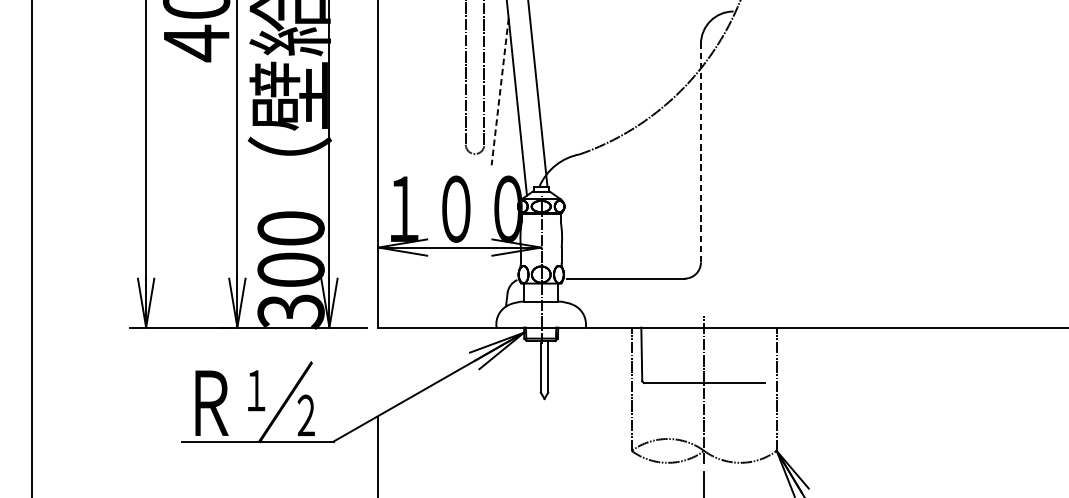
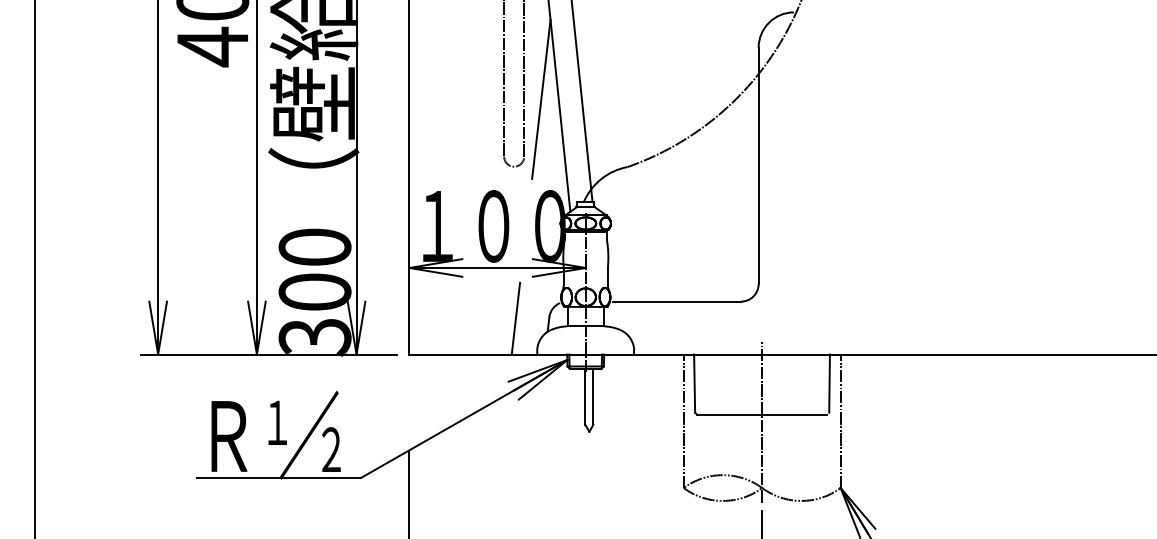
line: (500, 91) -> (541, 99), dashed -> solid
line: (700, 152) -> (758, 165), dashed -> solid
line: (476, 294) -> (515, 318), added
line: (766, 354) -> (829, 383), added

